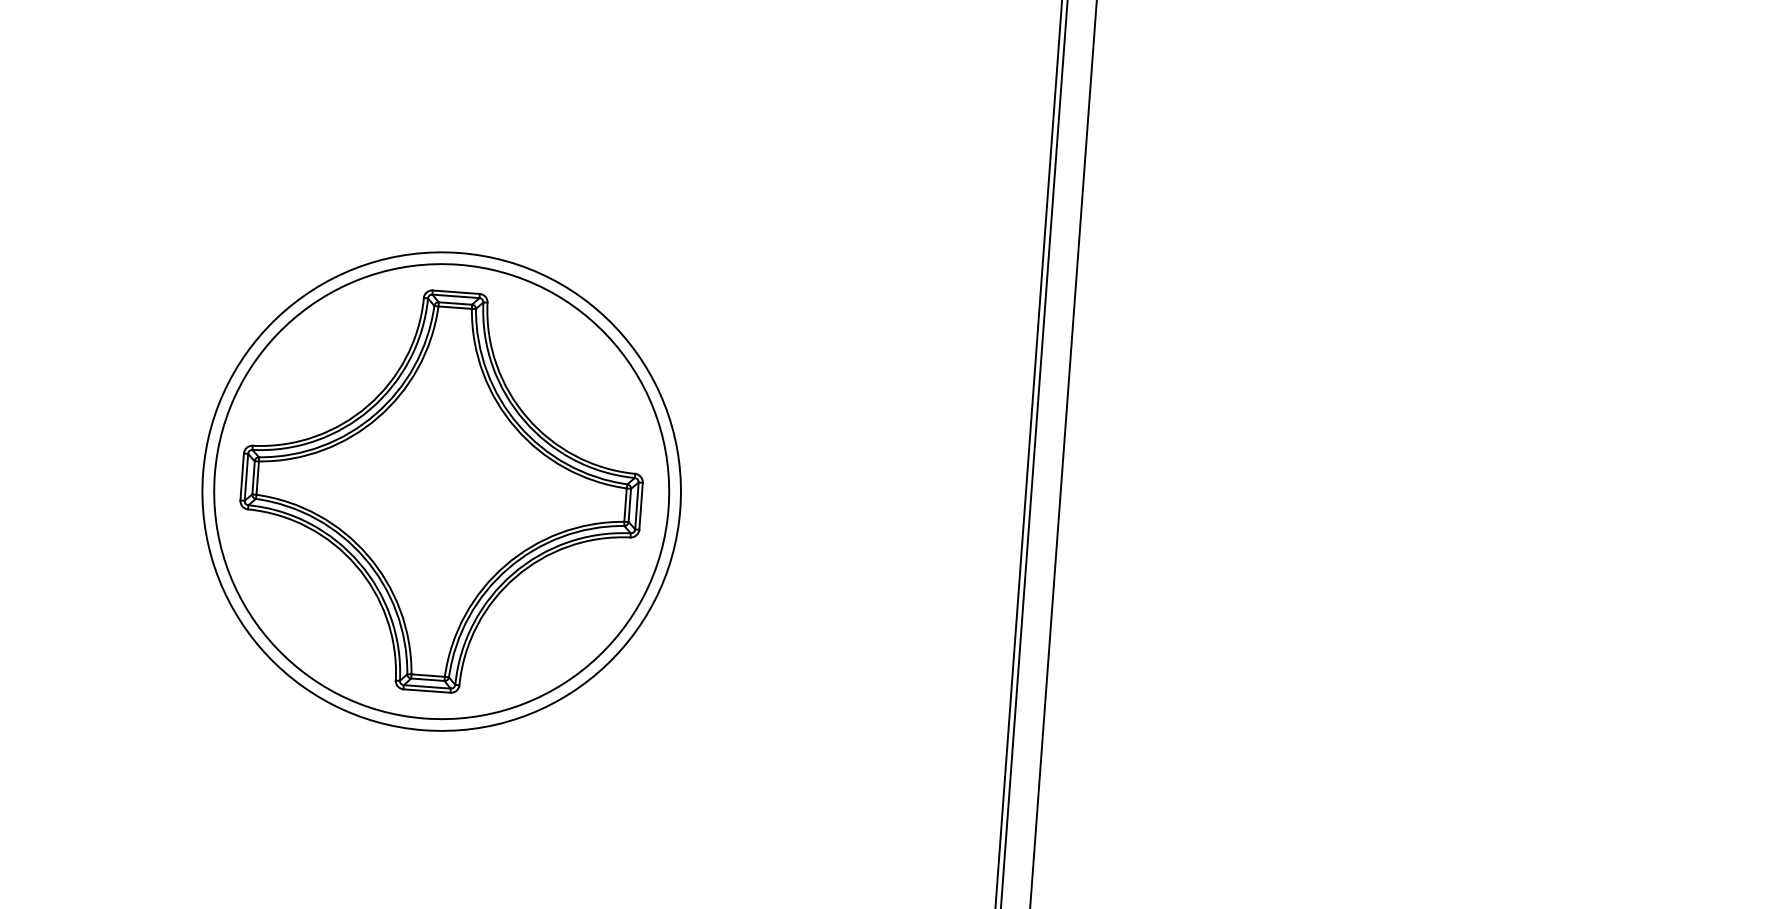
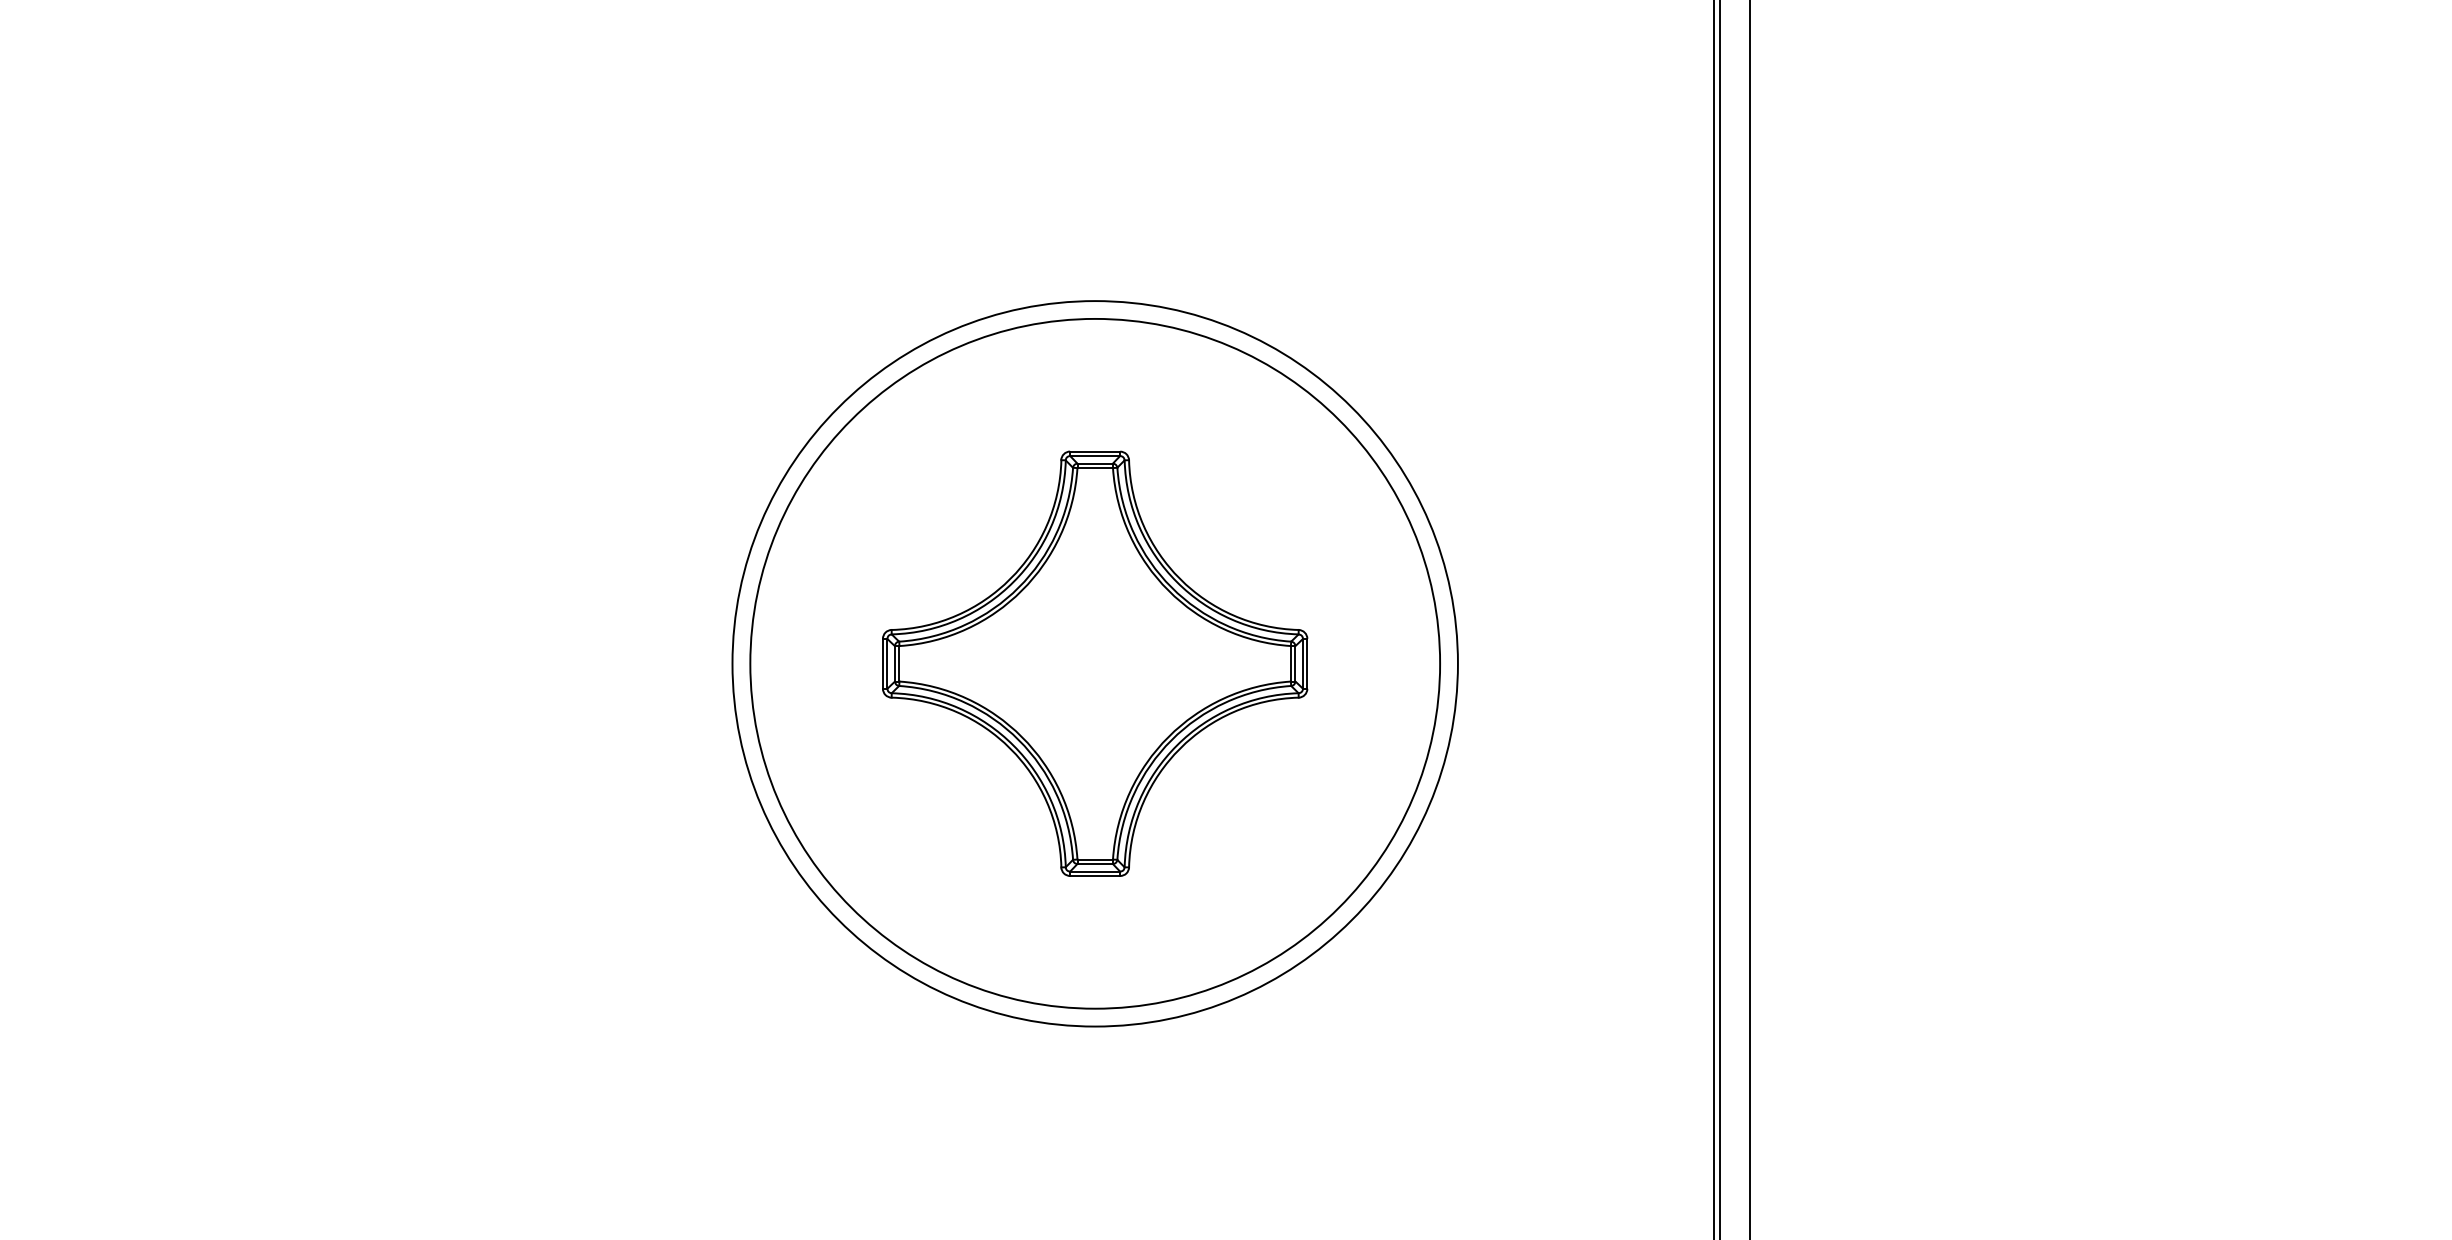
circle: (441, 491) -> (1094, 663), size x1.43
circle: (441, 491) -> (1095, 663), size x1.43

